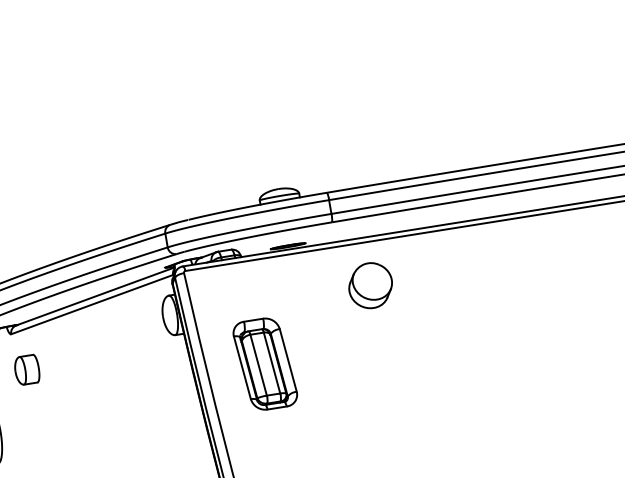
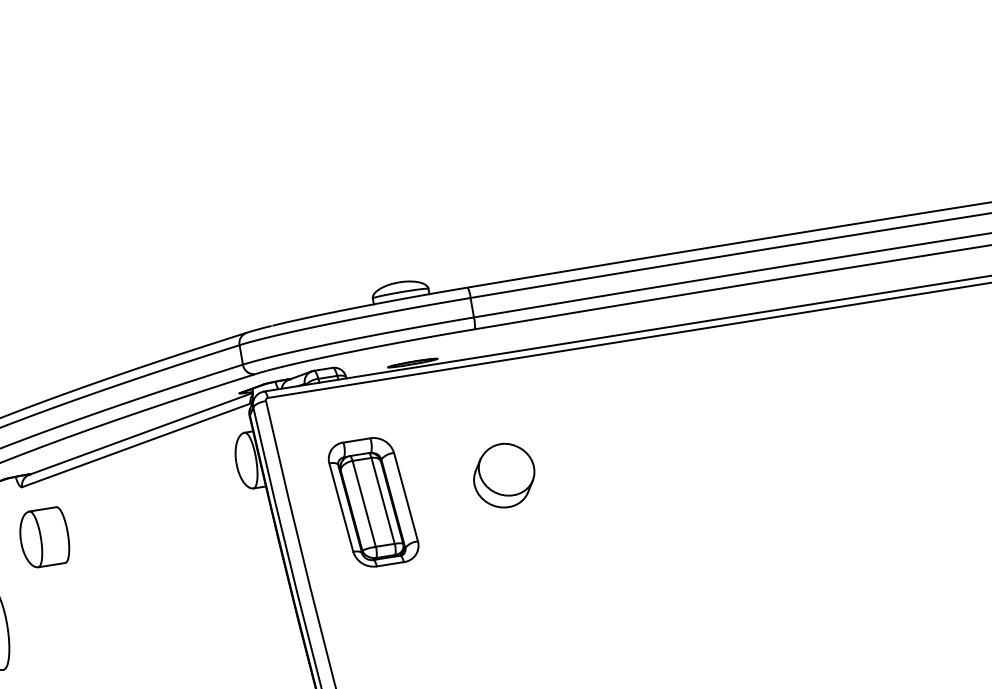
part: (370, 285) -> (504, 475), moved
part: (265, 364) -> (373, 502), moved
part: (27, 369) -> (44, 537), size x1.43

